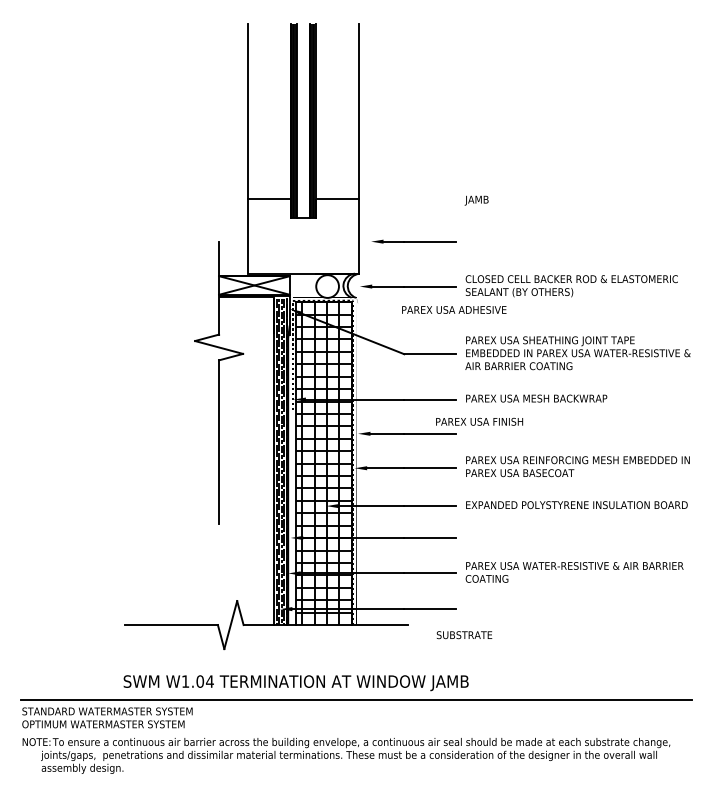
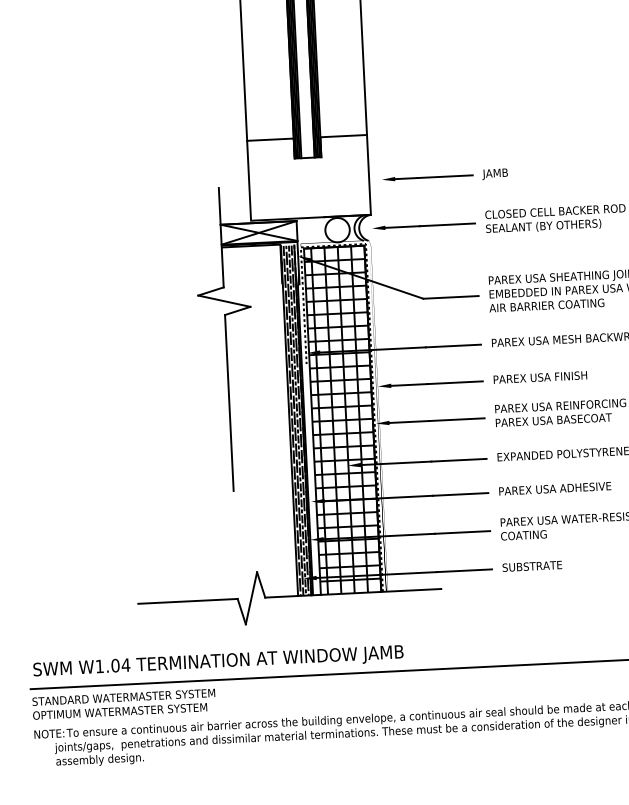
text: (476, 200) -> (494, 174), moved
text: (454, 309) -> (555, 488), moved
text: (479, 421) -> (540, 377), moved
text: (464, 635) -> (532, 566), moved
text: (295, 683) -> (217, 662), moved

